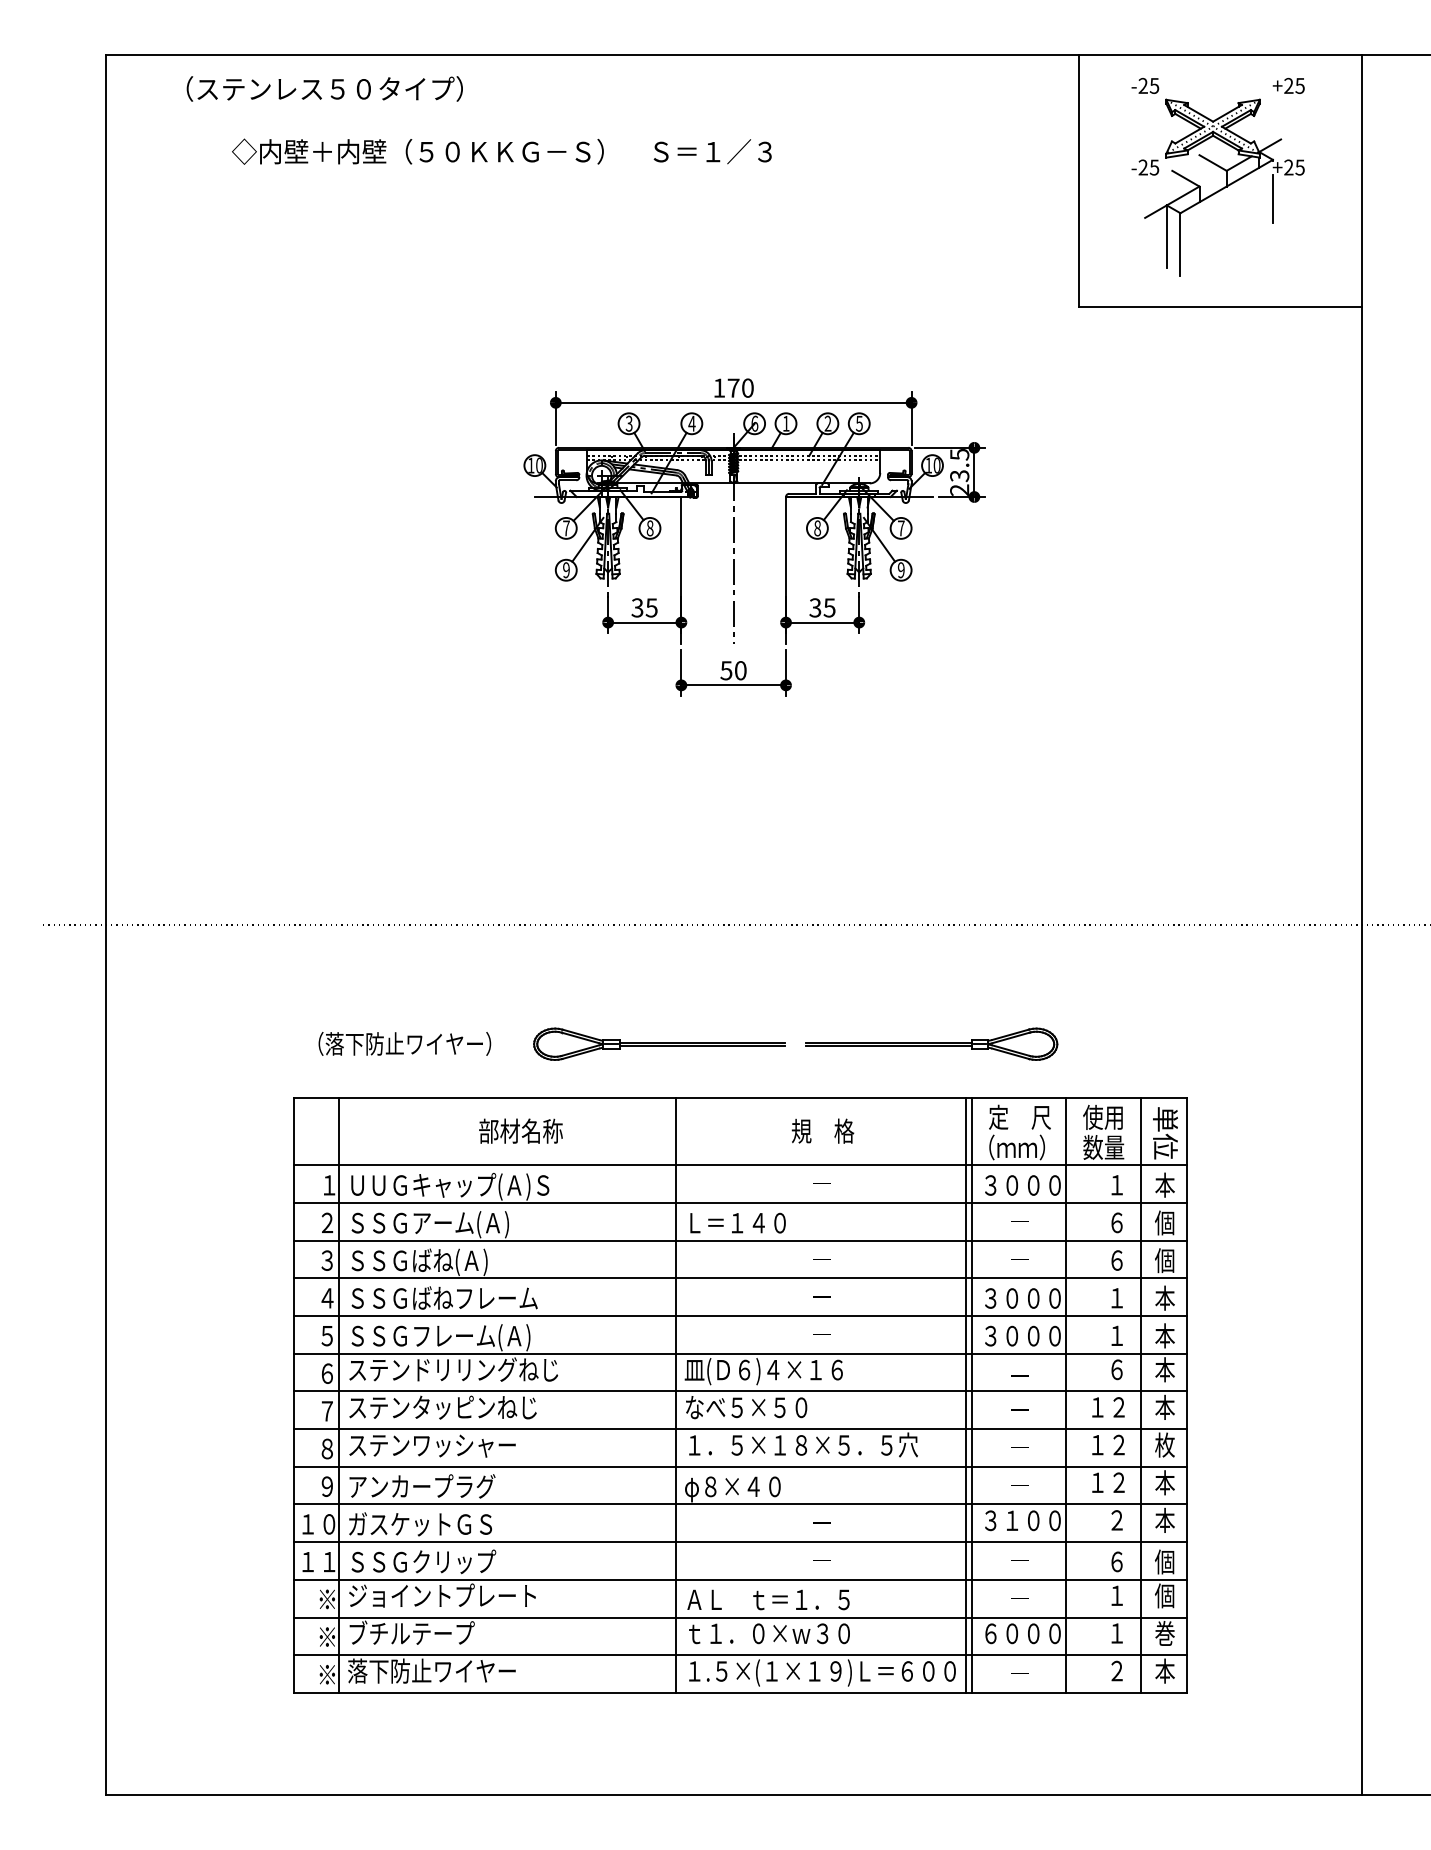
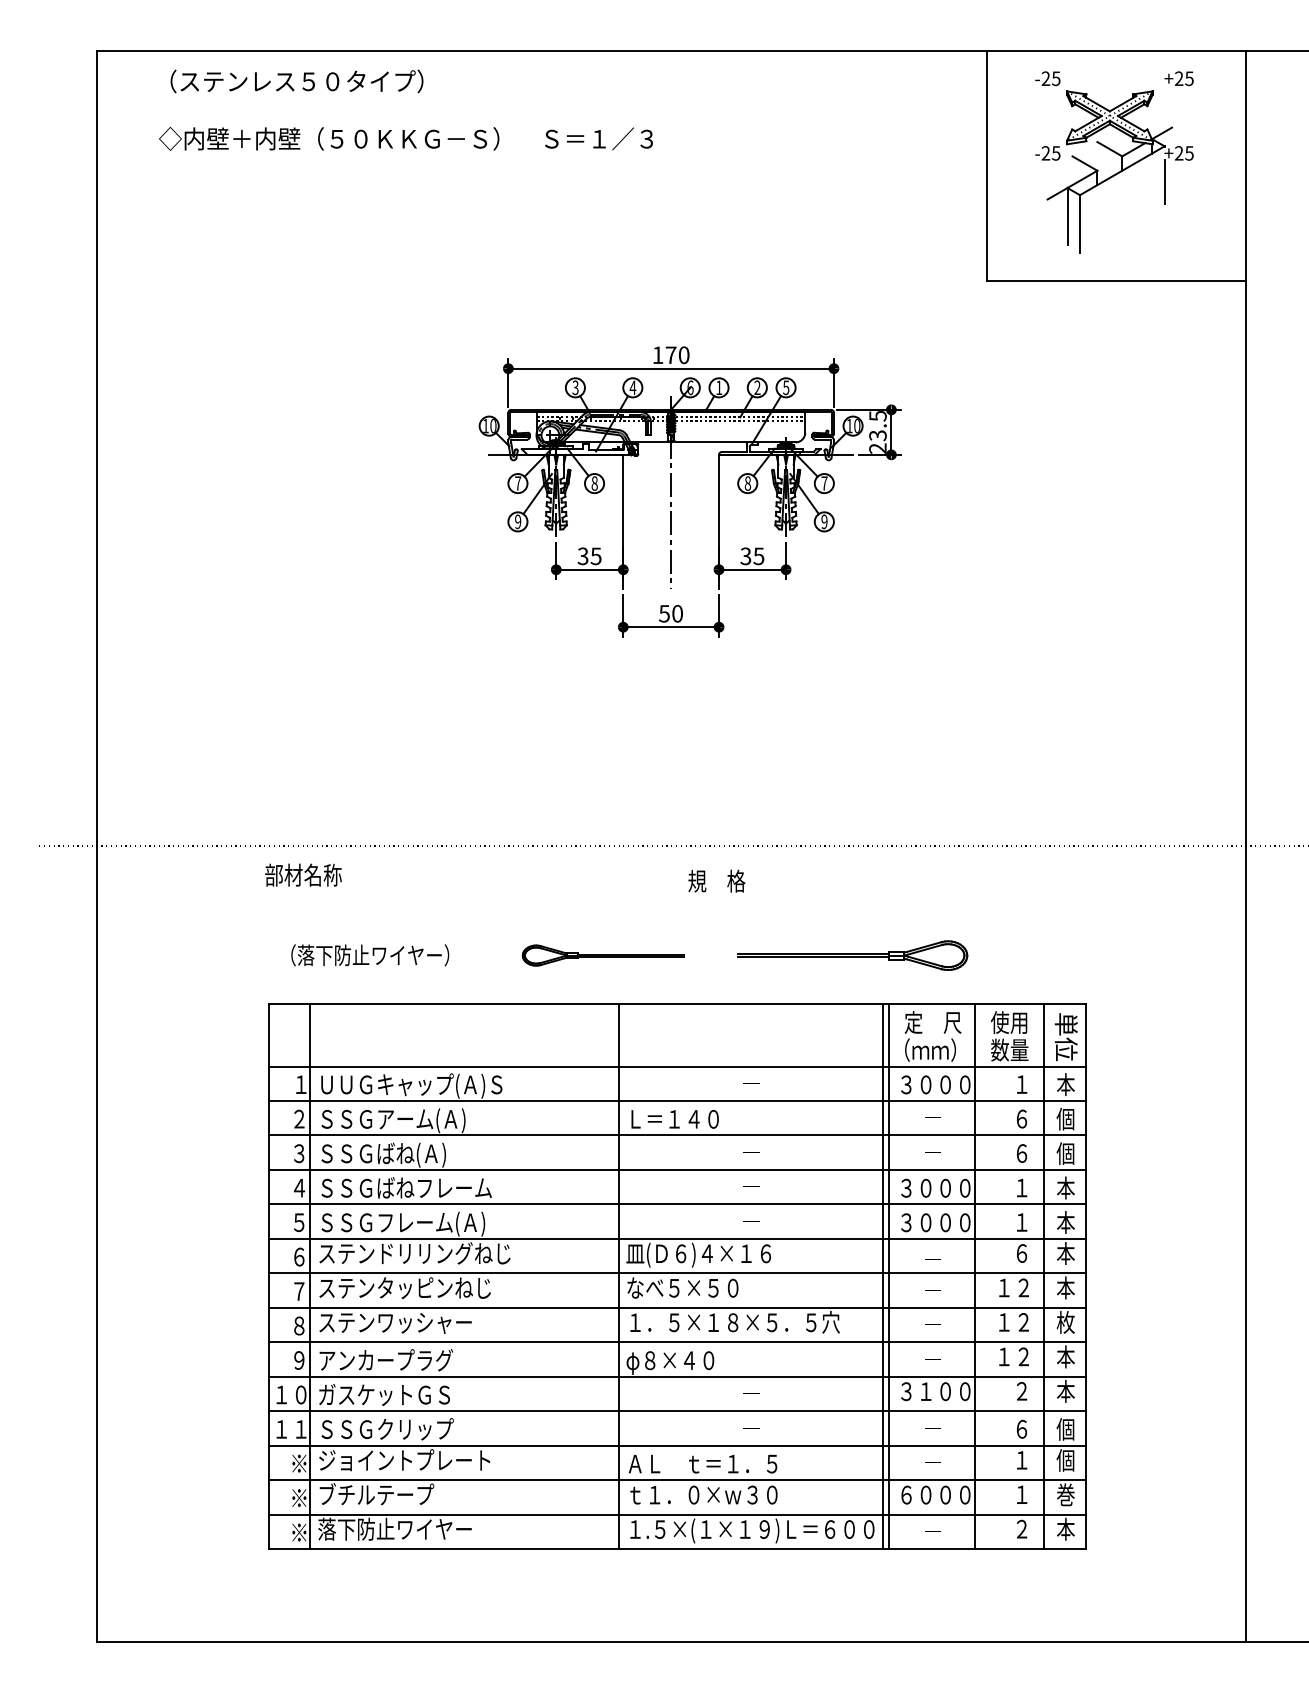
text: (501, 151) -> (405, 138), moved
part: (658, 1044) -> (602, 955), size x0.7
text: (520, 1130) -> (303, 874), moved
text: (822, 1130) -> (716, 880), moved

